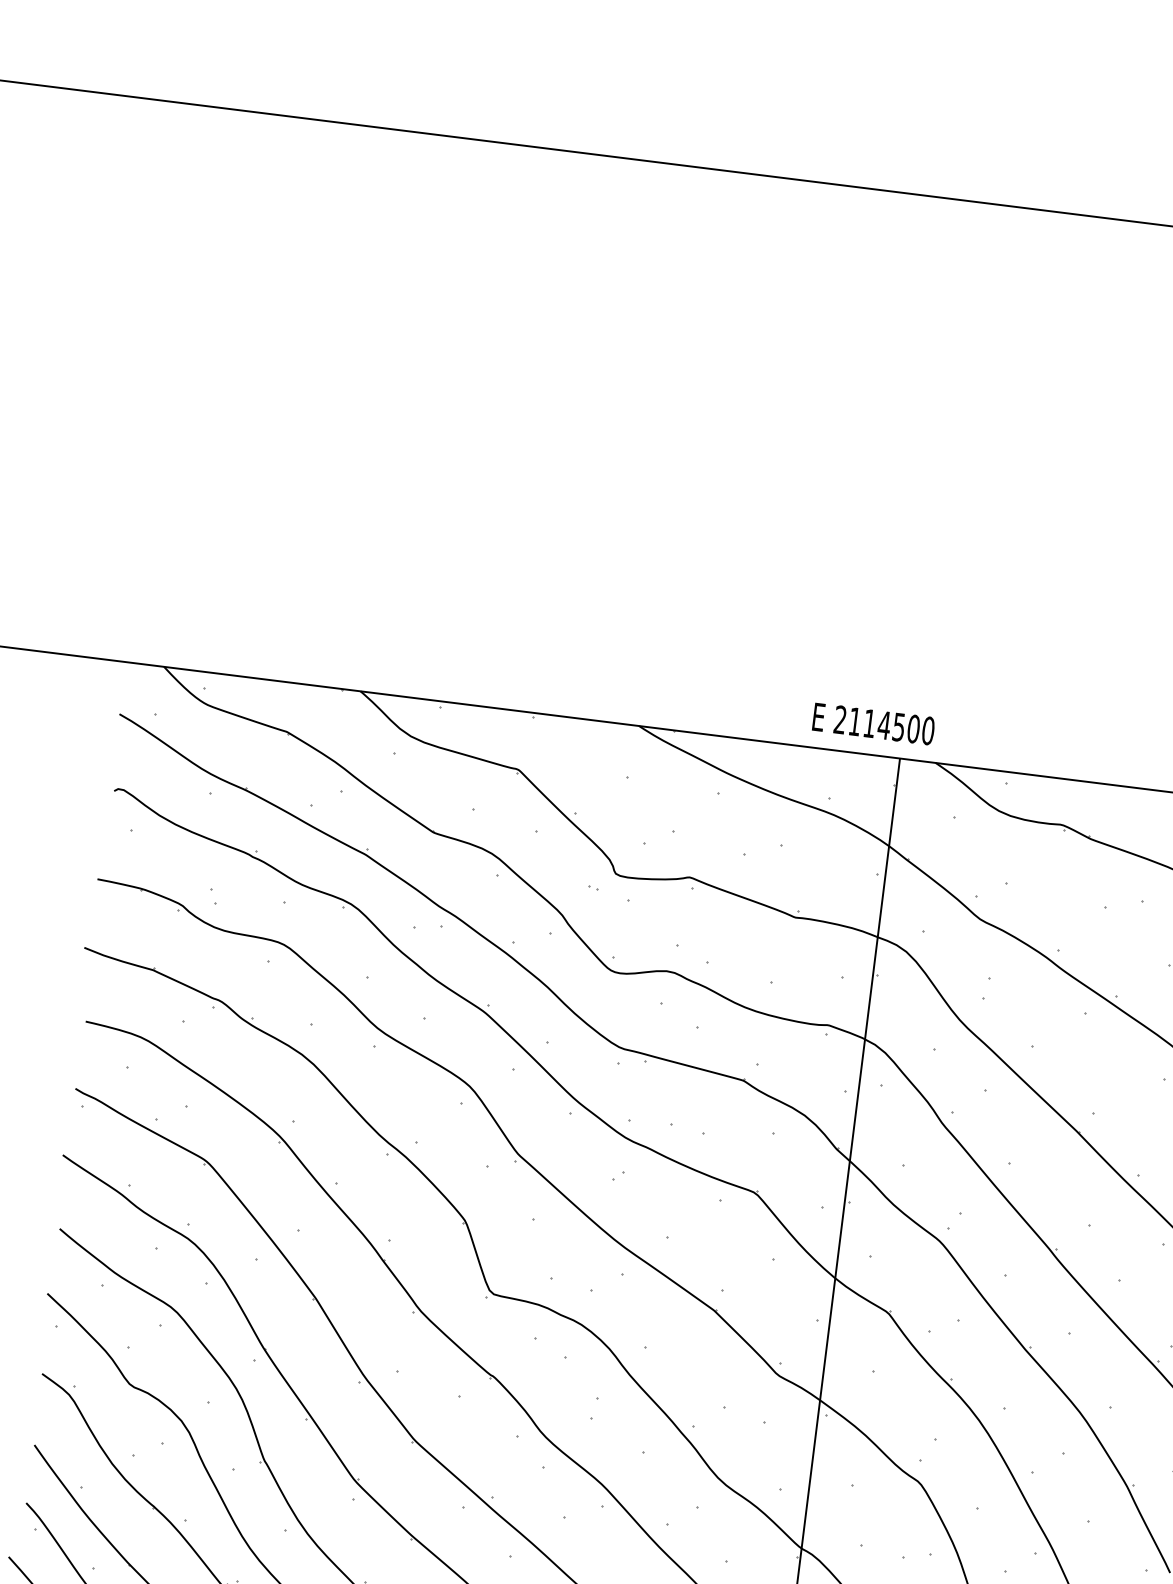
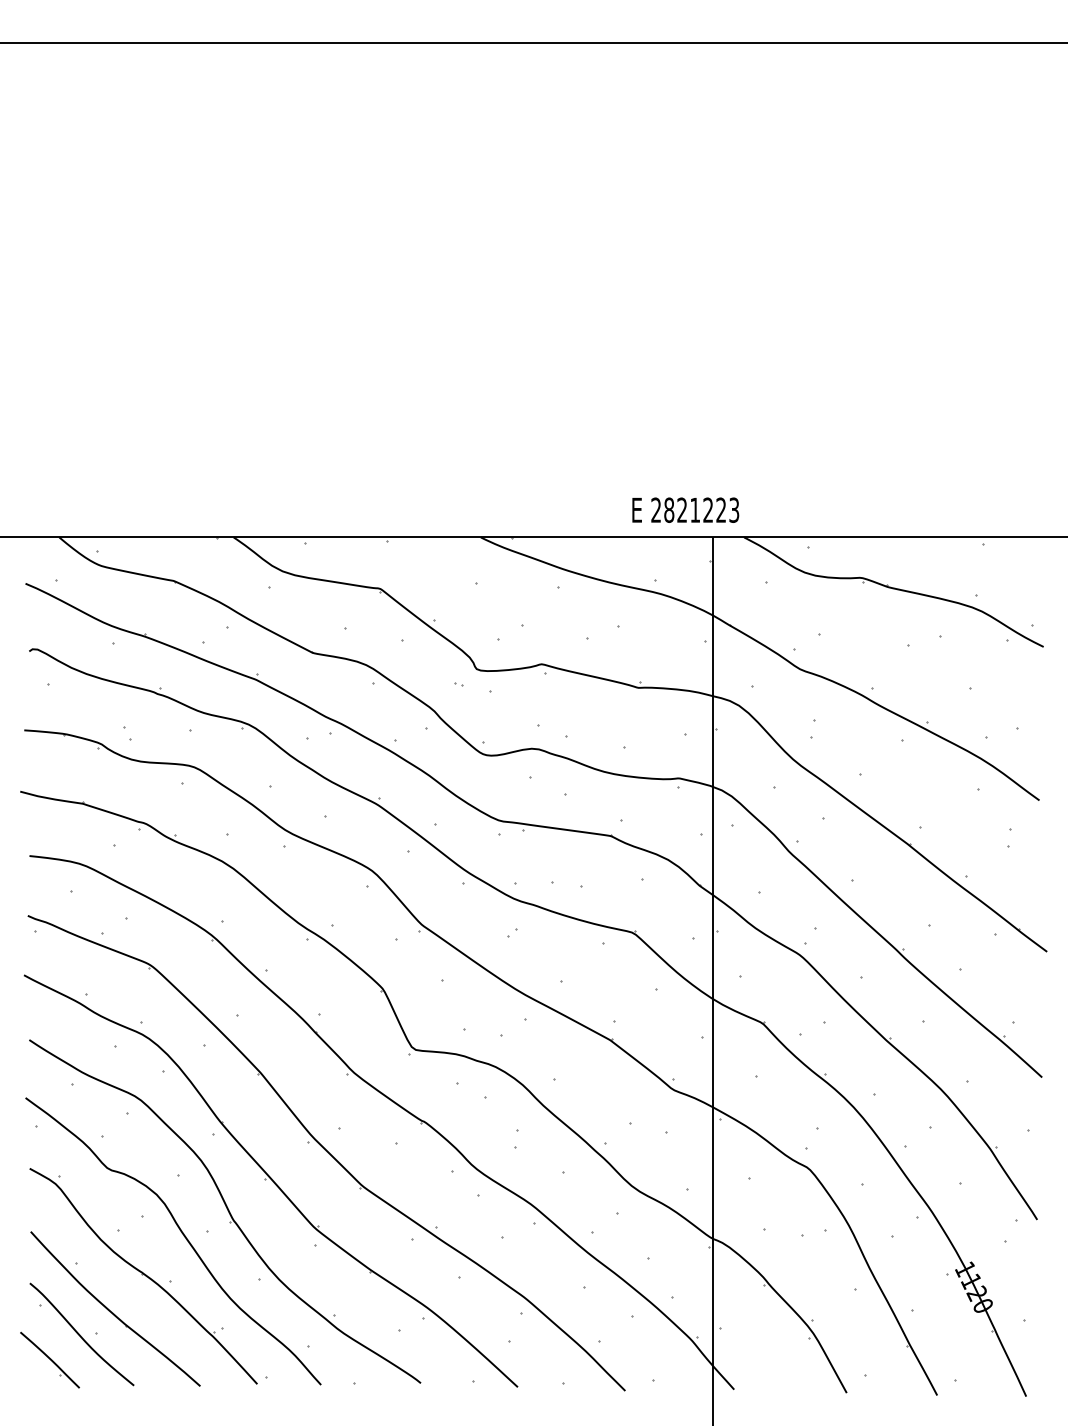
text: (891, 725) -> (701, 509), 2114500 -> 2821223

